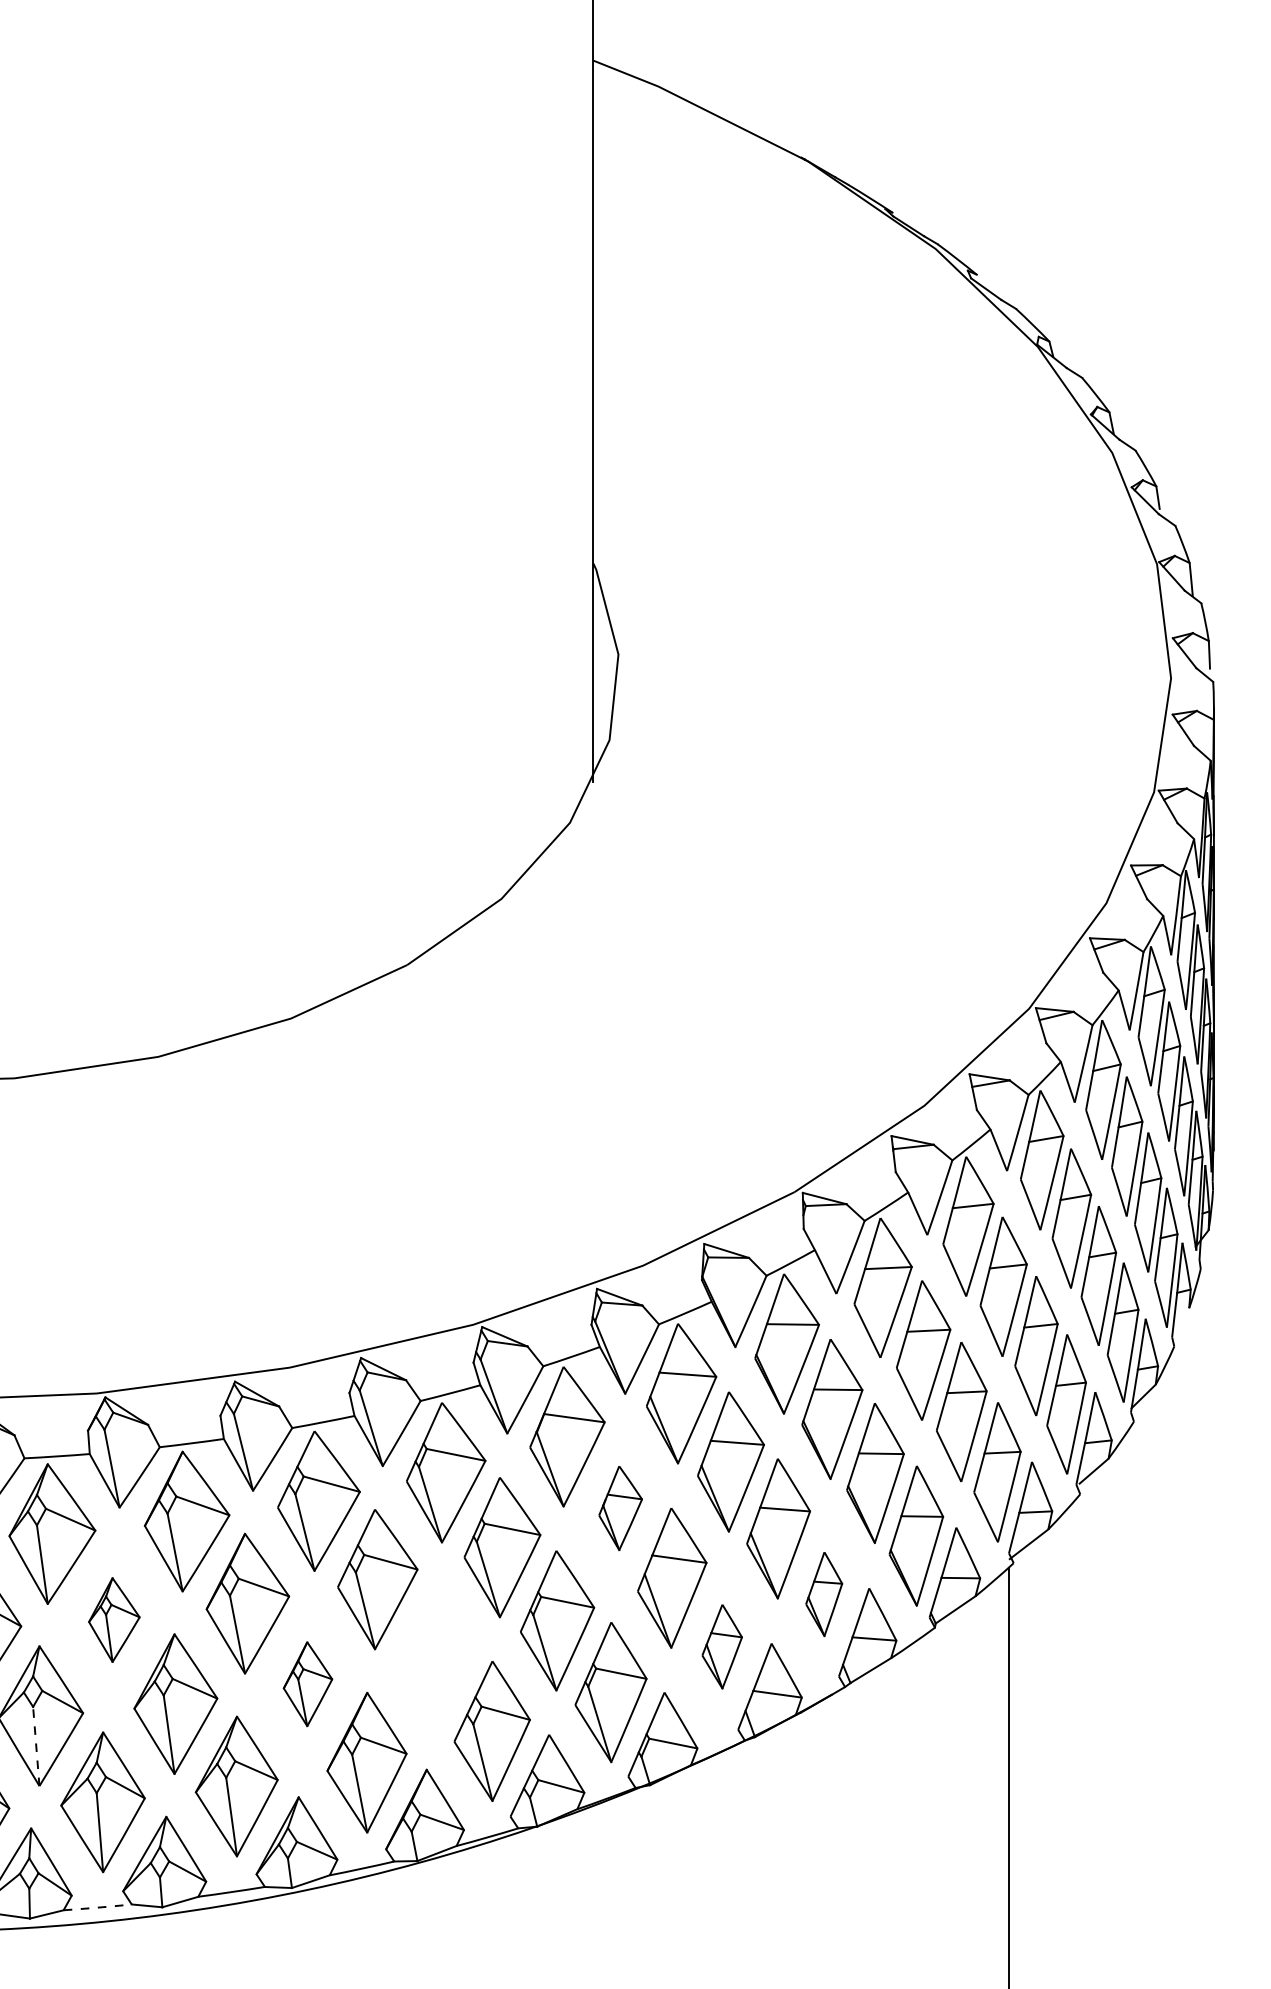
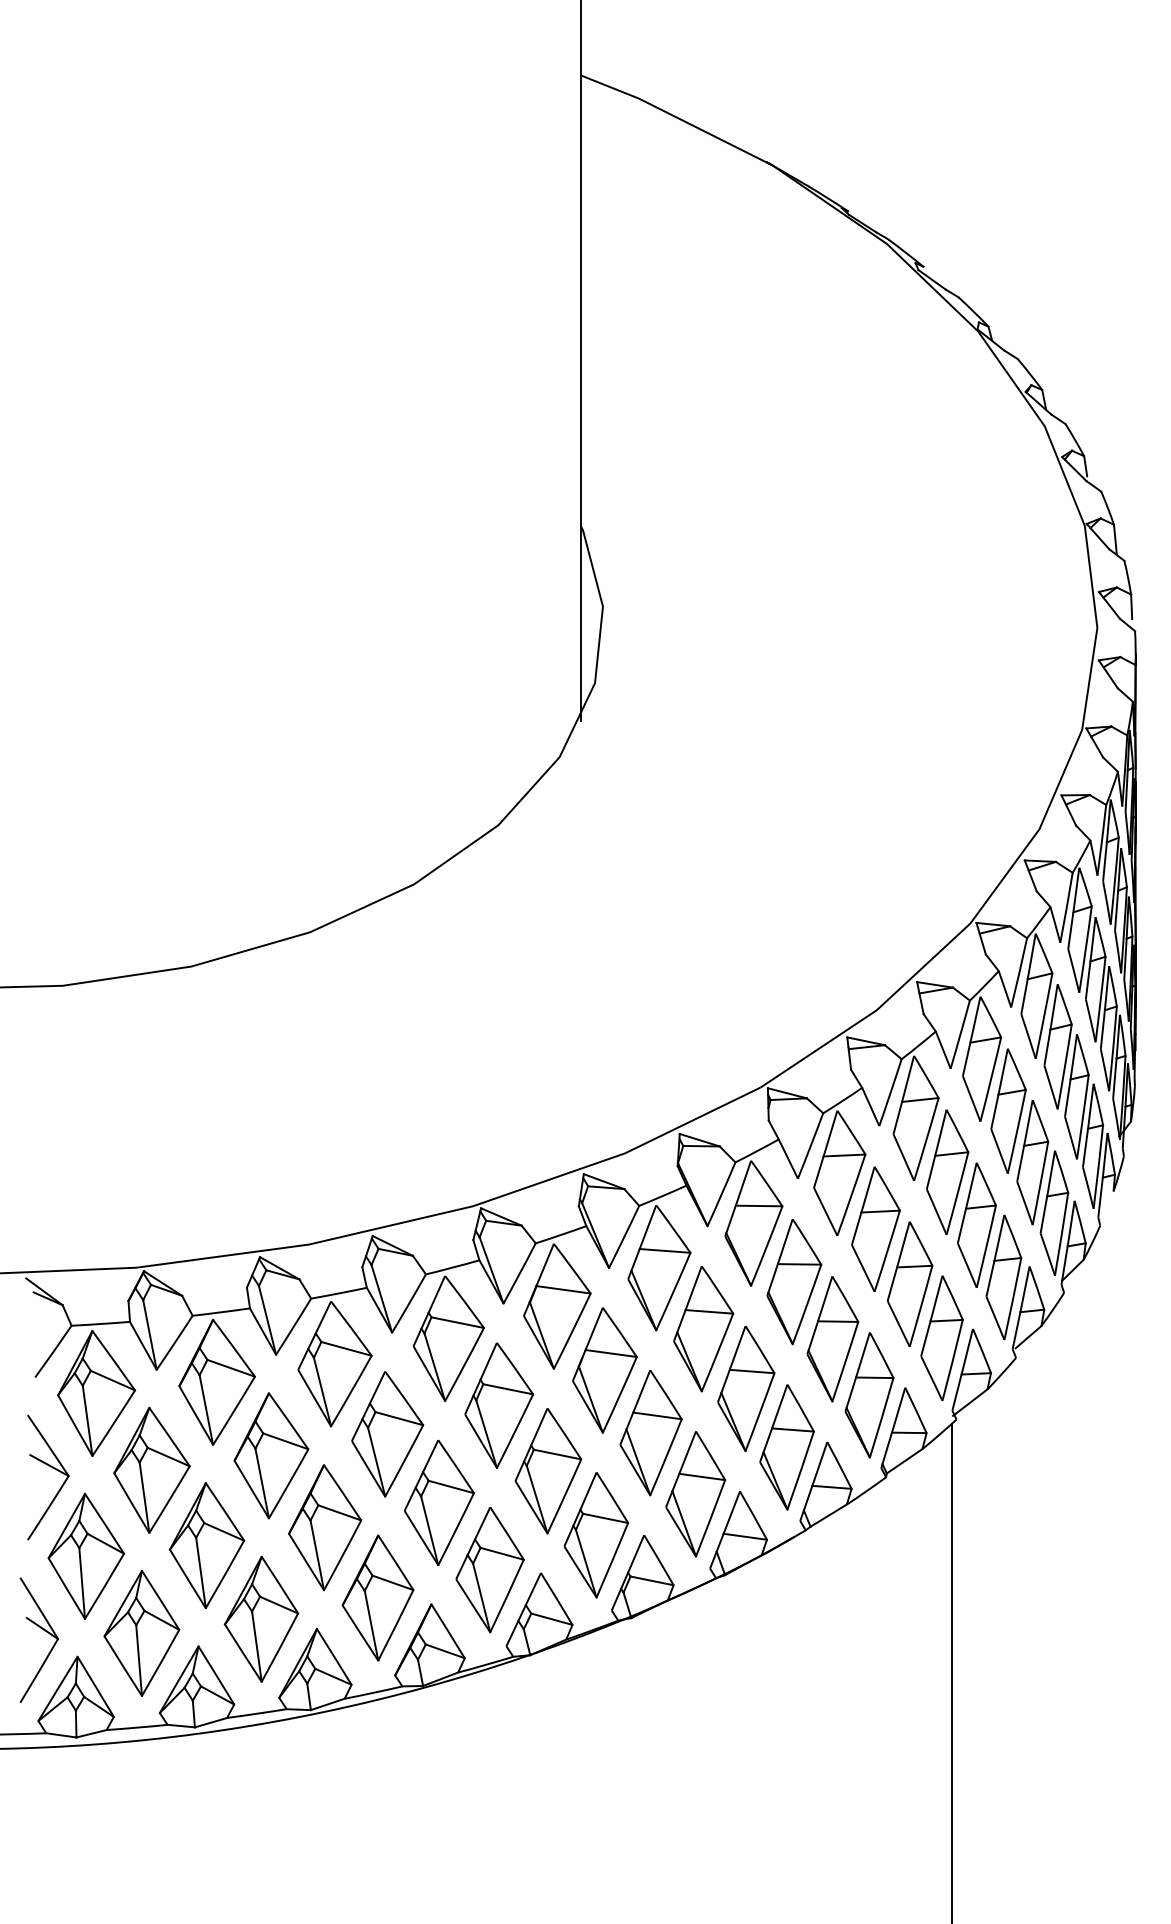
part: (620, 1508) -> (604, 1370), size x1.67
part: (823, 1594) -> (786, 1447), size x1.67
part: (113, 1620) -> (151, 1470), size x1.67
part: (721, 1646) -> (695, 1494), size x1.67
part: (435, 1657) -> (439, 1503), added
part: (308, 1683) -> (325, 1527), size x1.67
line: (36, 1746) -> (82, 1583), dashed -> solid
arc: (98, 1907) -> (137, 1727), dashed -> solid

